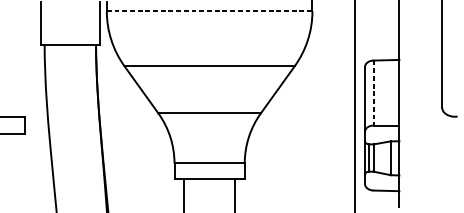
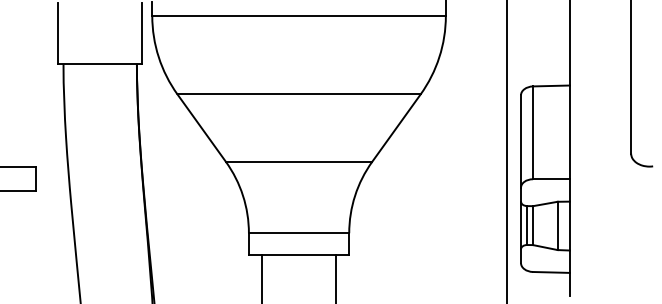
line: (209, 10) -> (299, 15), dashed -> solid
line: (373, 93) -> (533, 133), dashed -> solid

